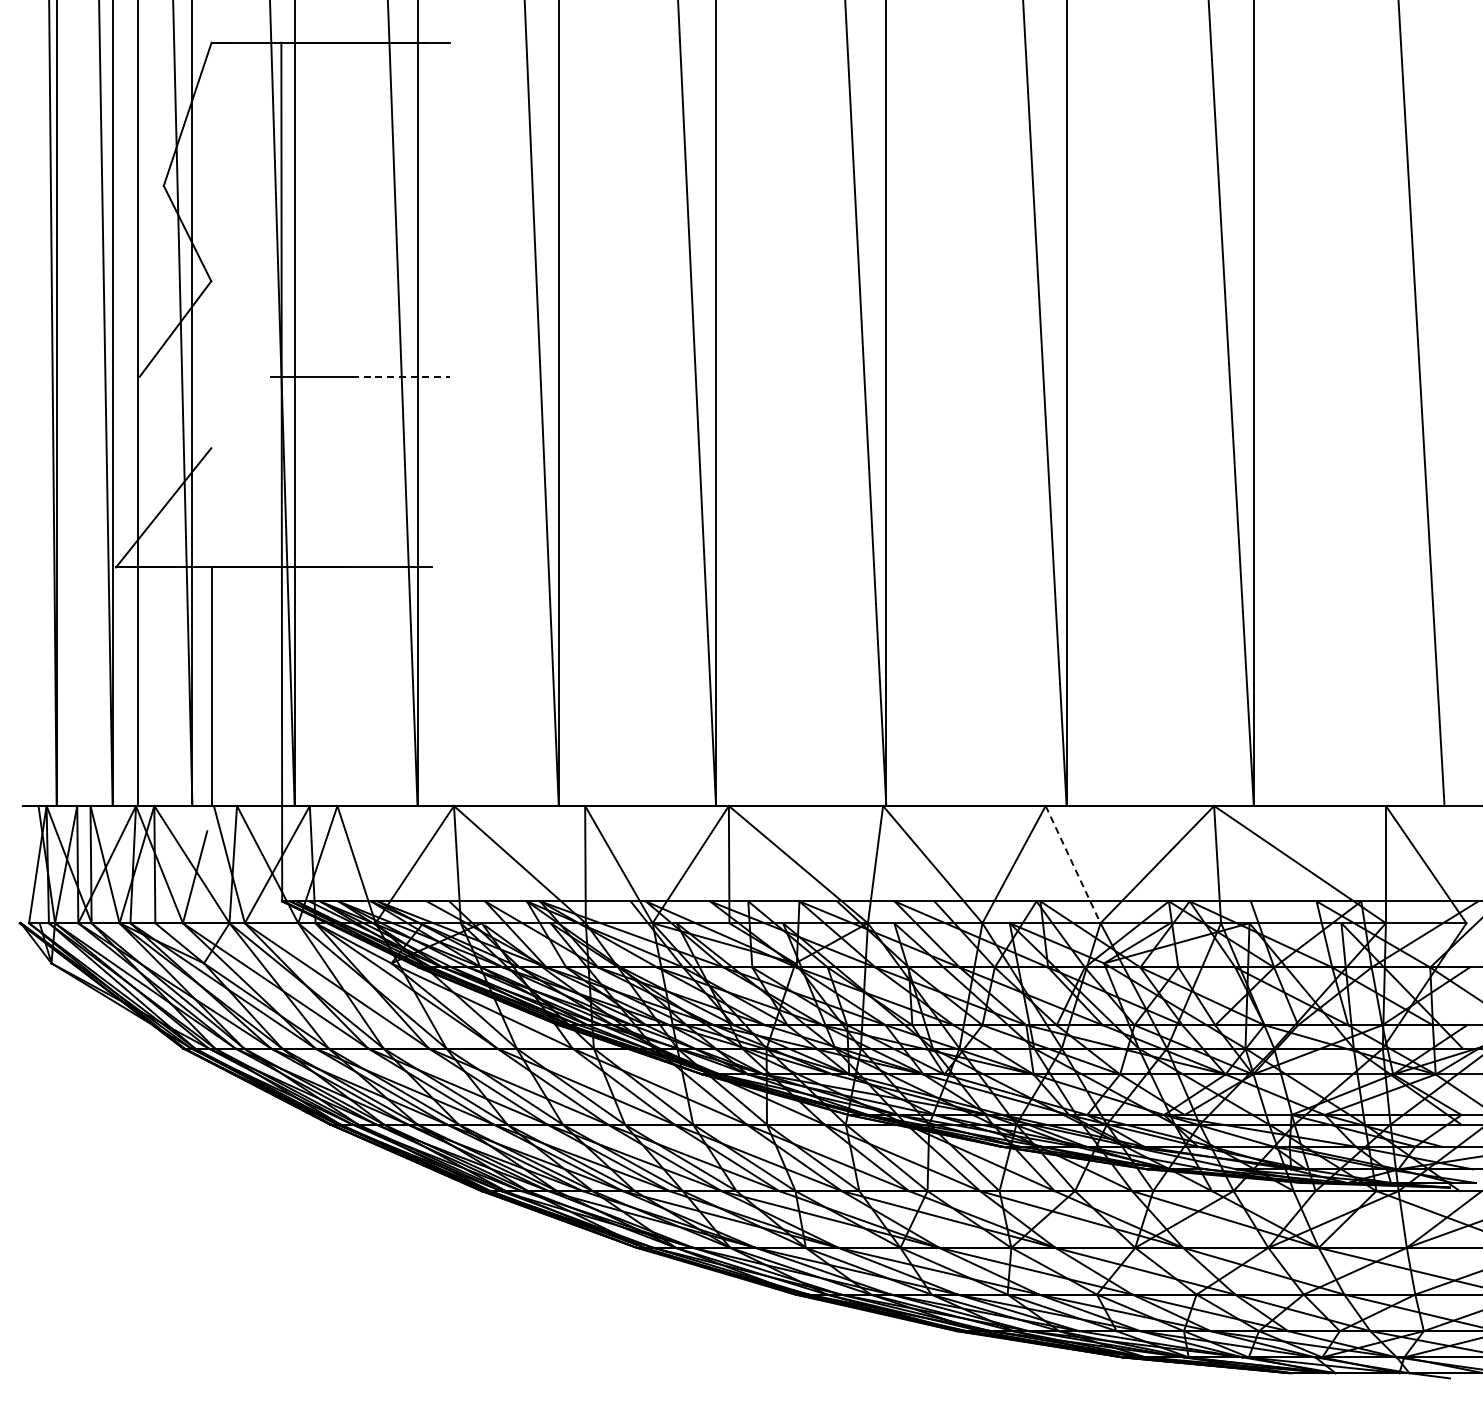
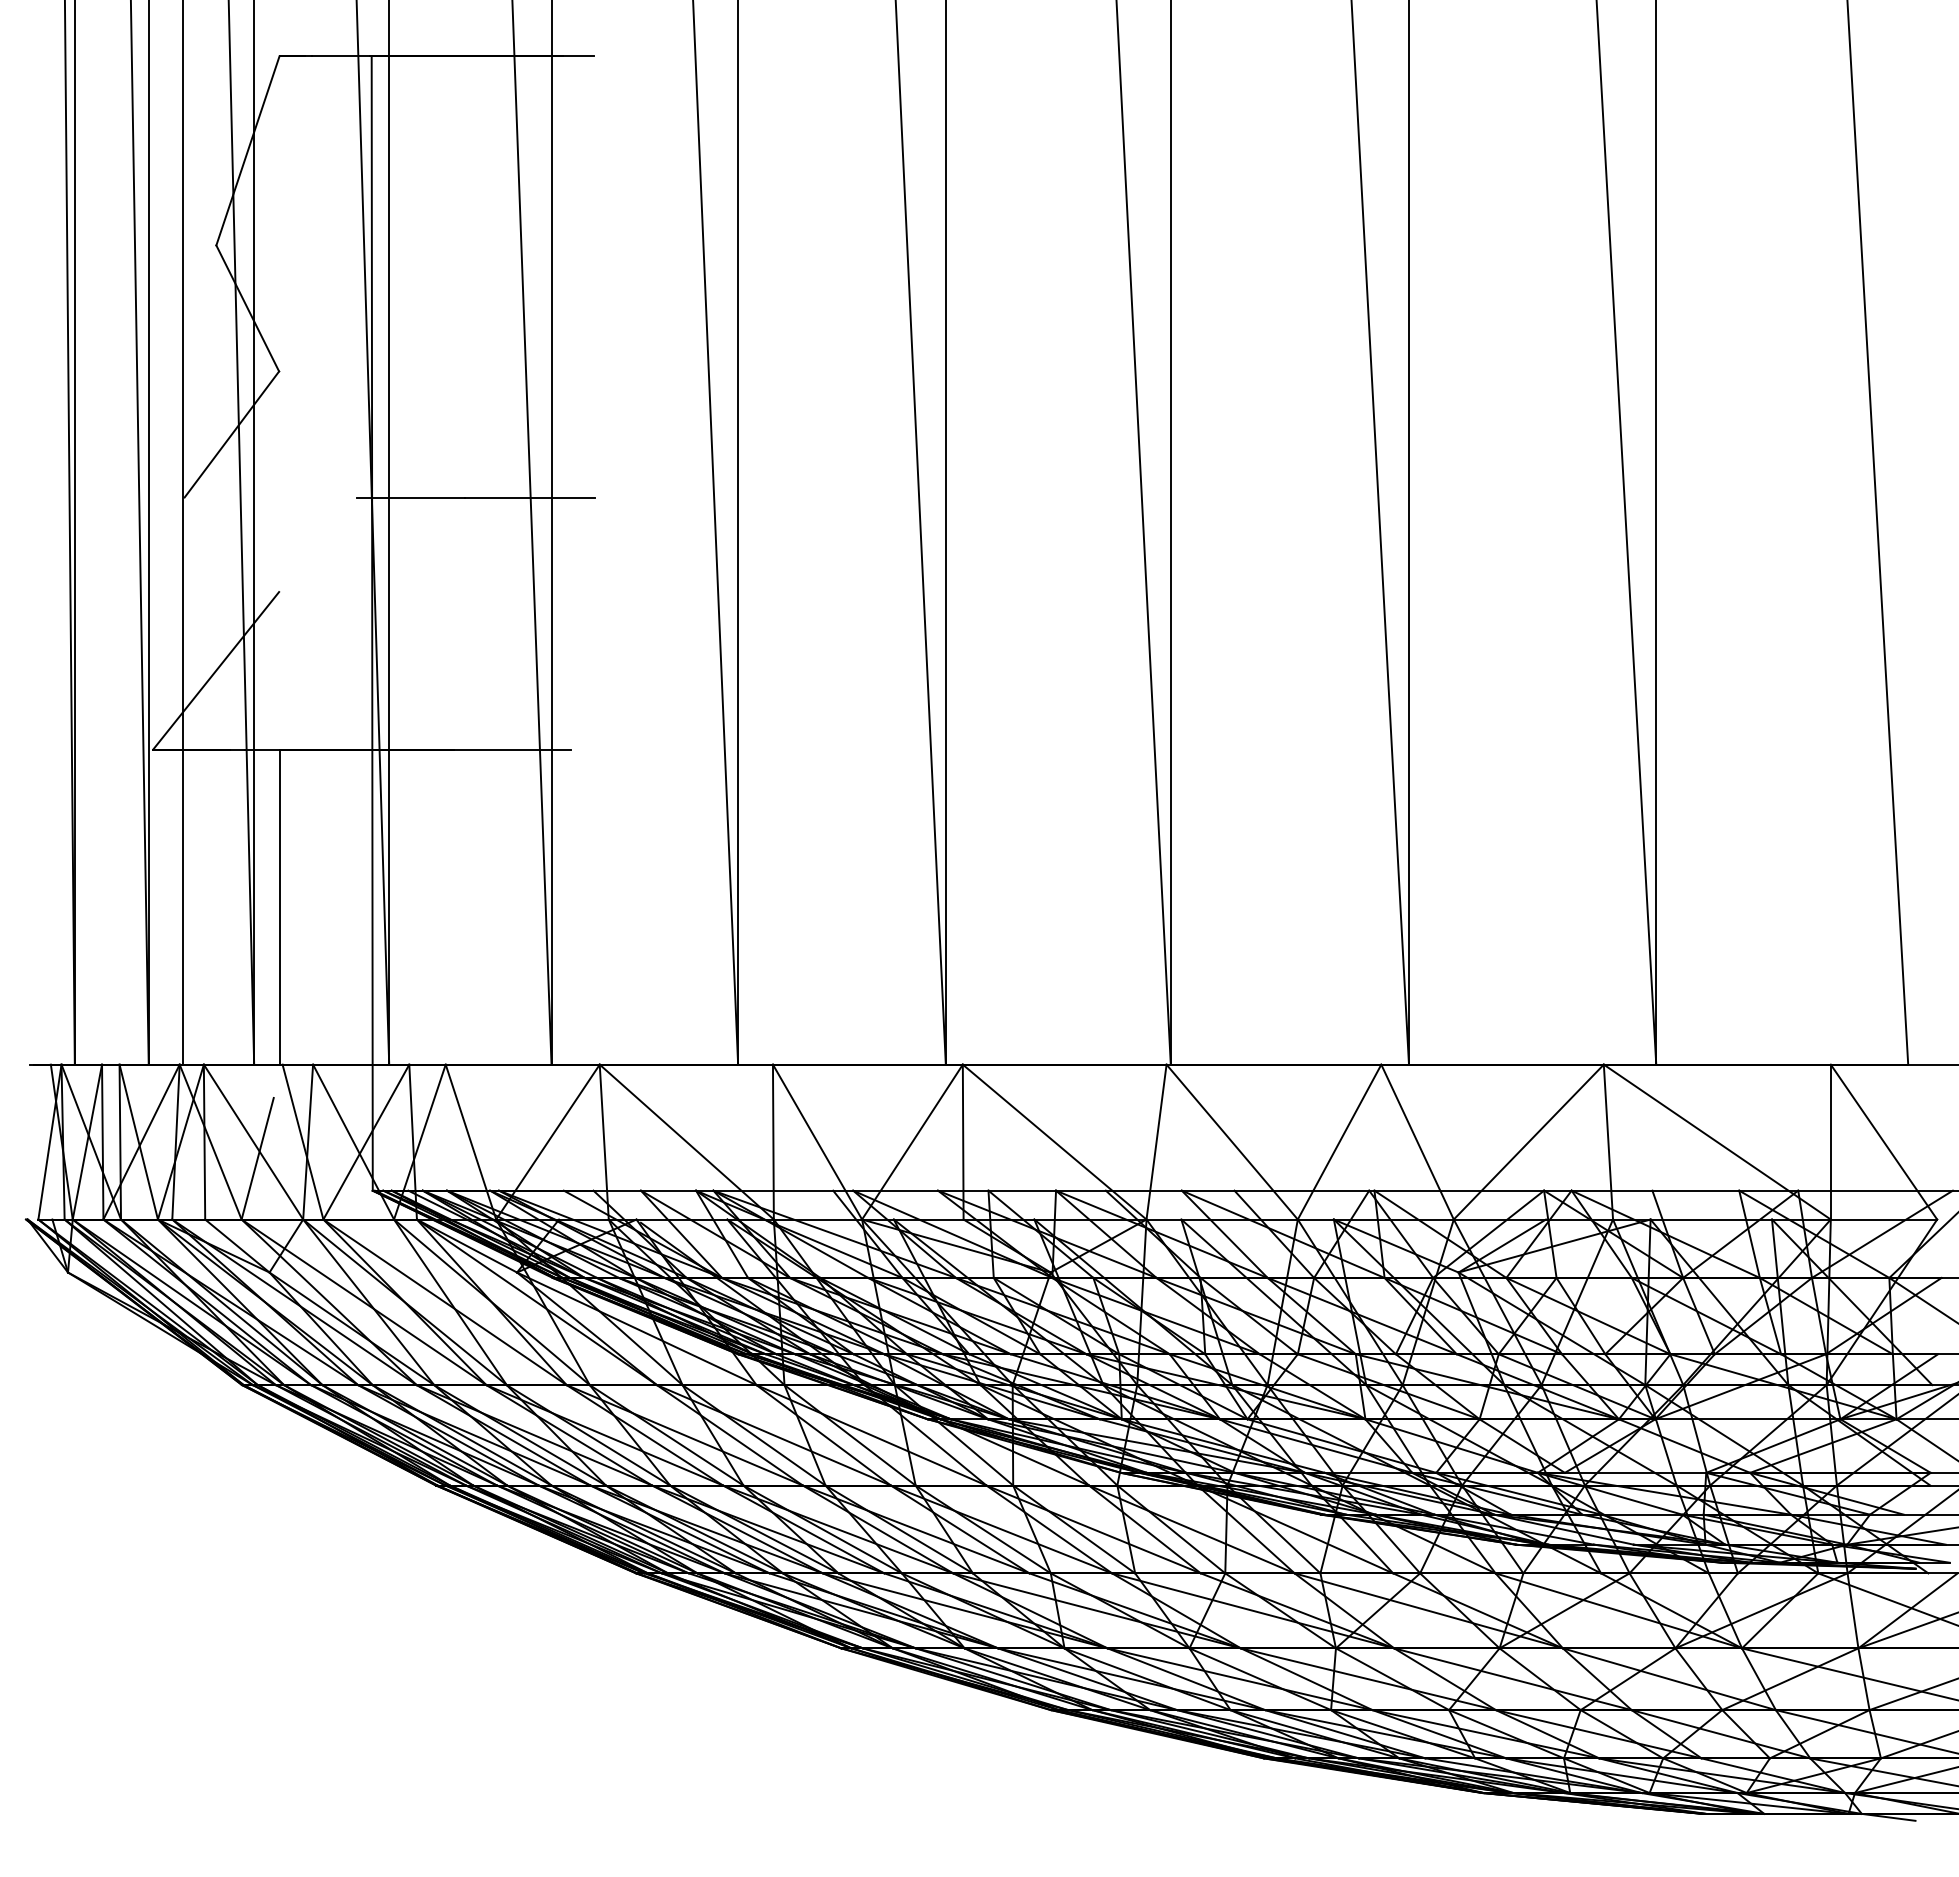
line: (401, 376) -> (530, 497), dashed -> solid
line: (1073, 864) -> (1418, 1141), dashed -> solid

